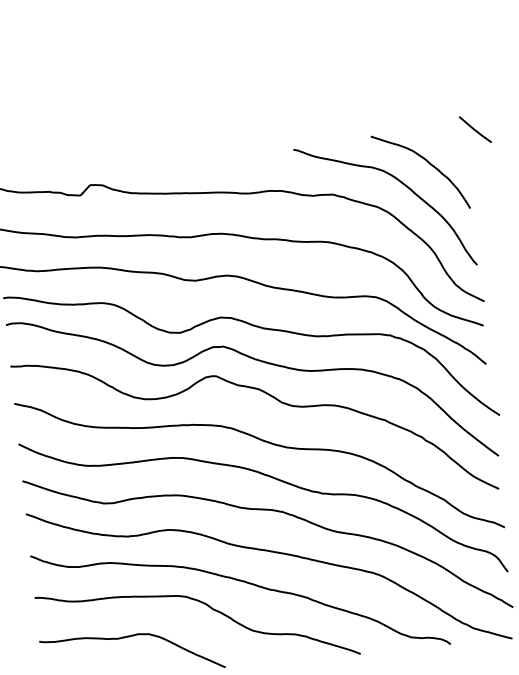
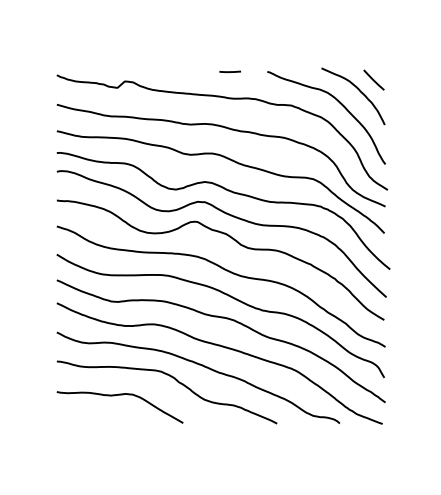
line: (474, 128) -> (373, 79), moved
line: (239, 155) -> (229, 71), added

